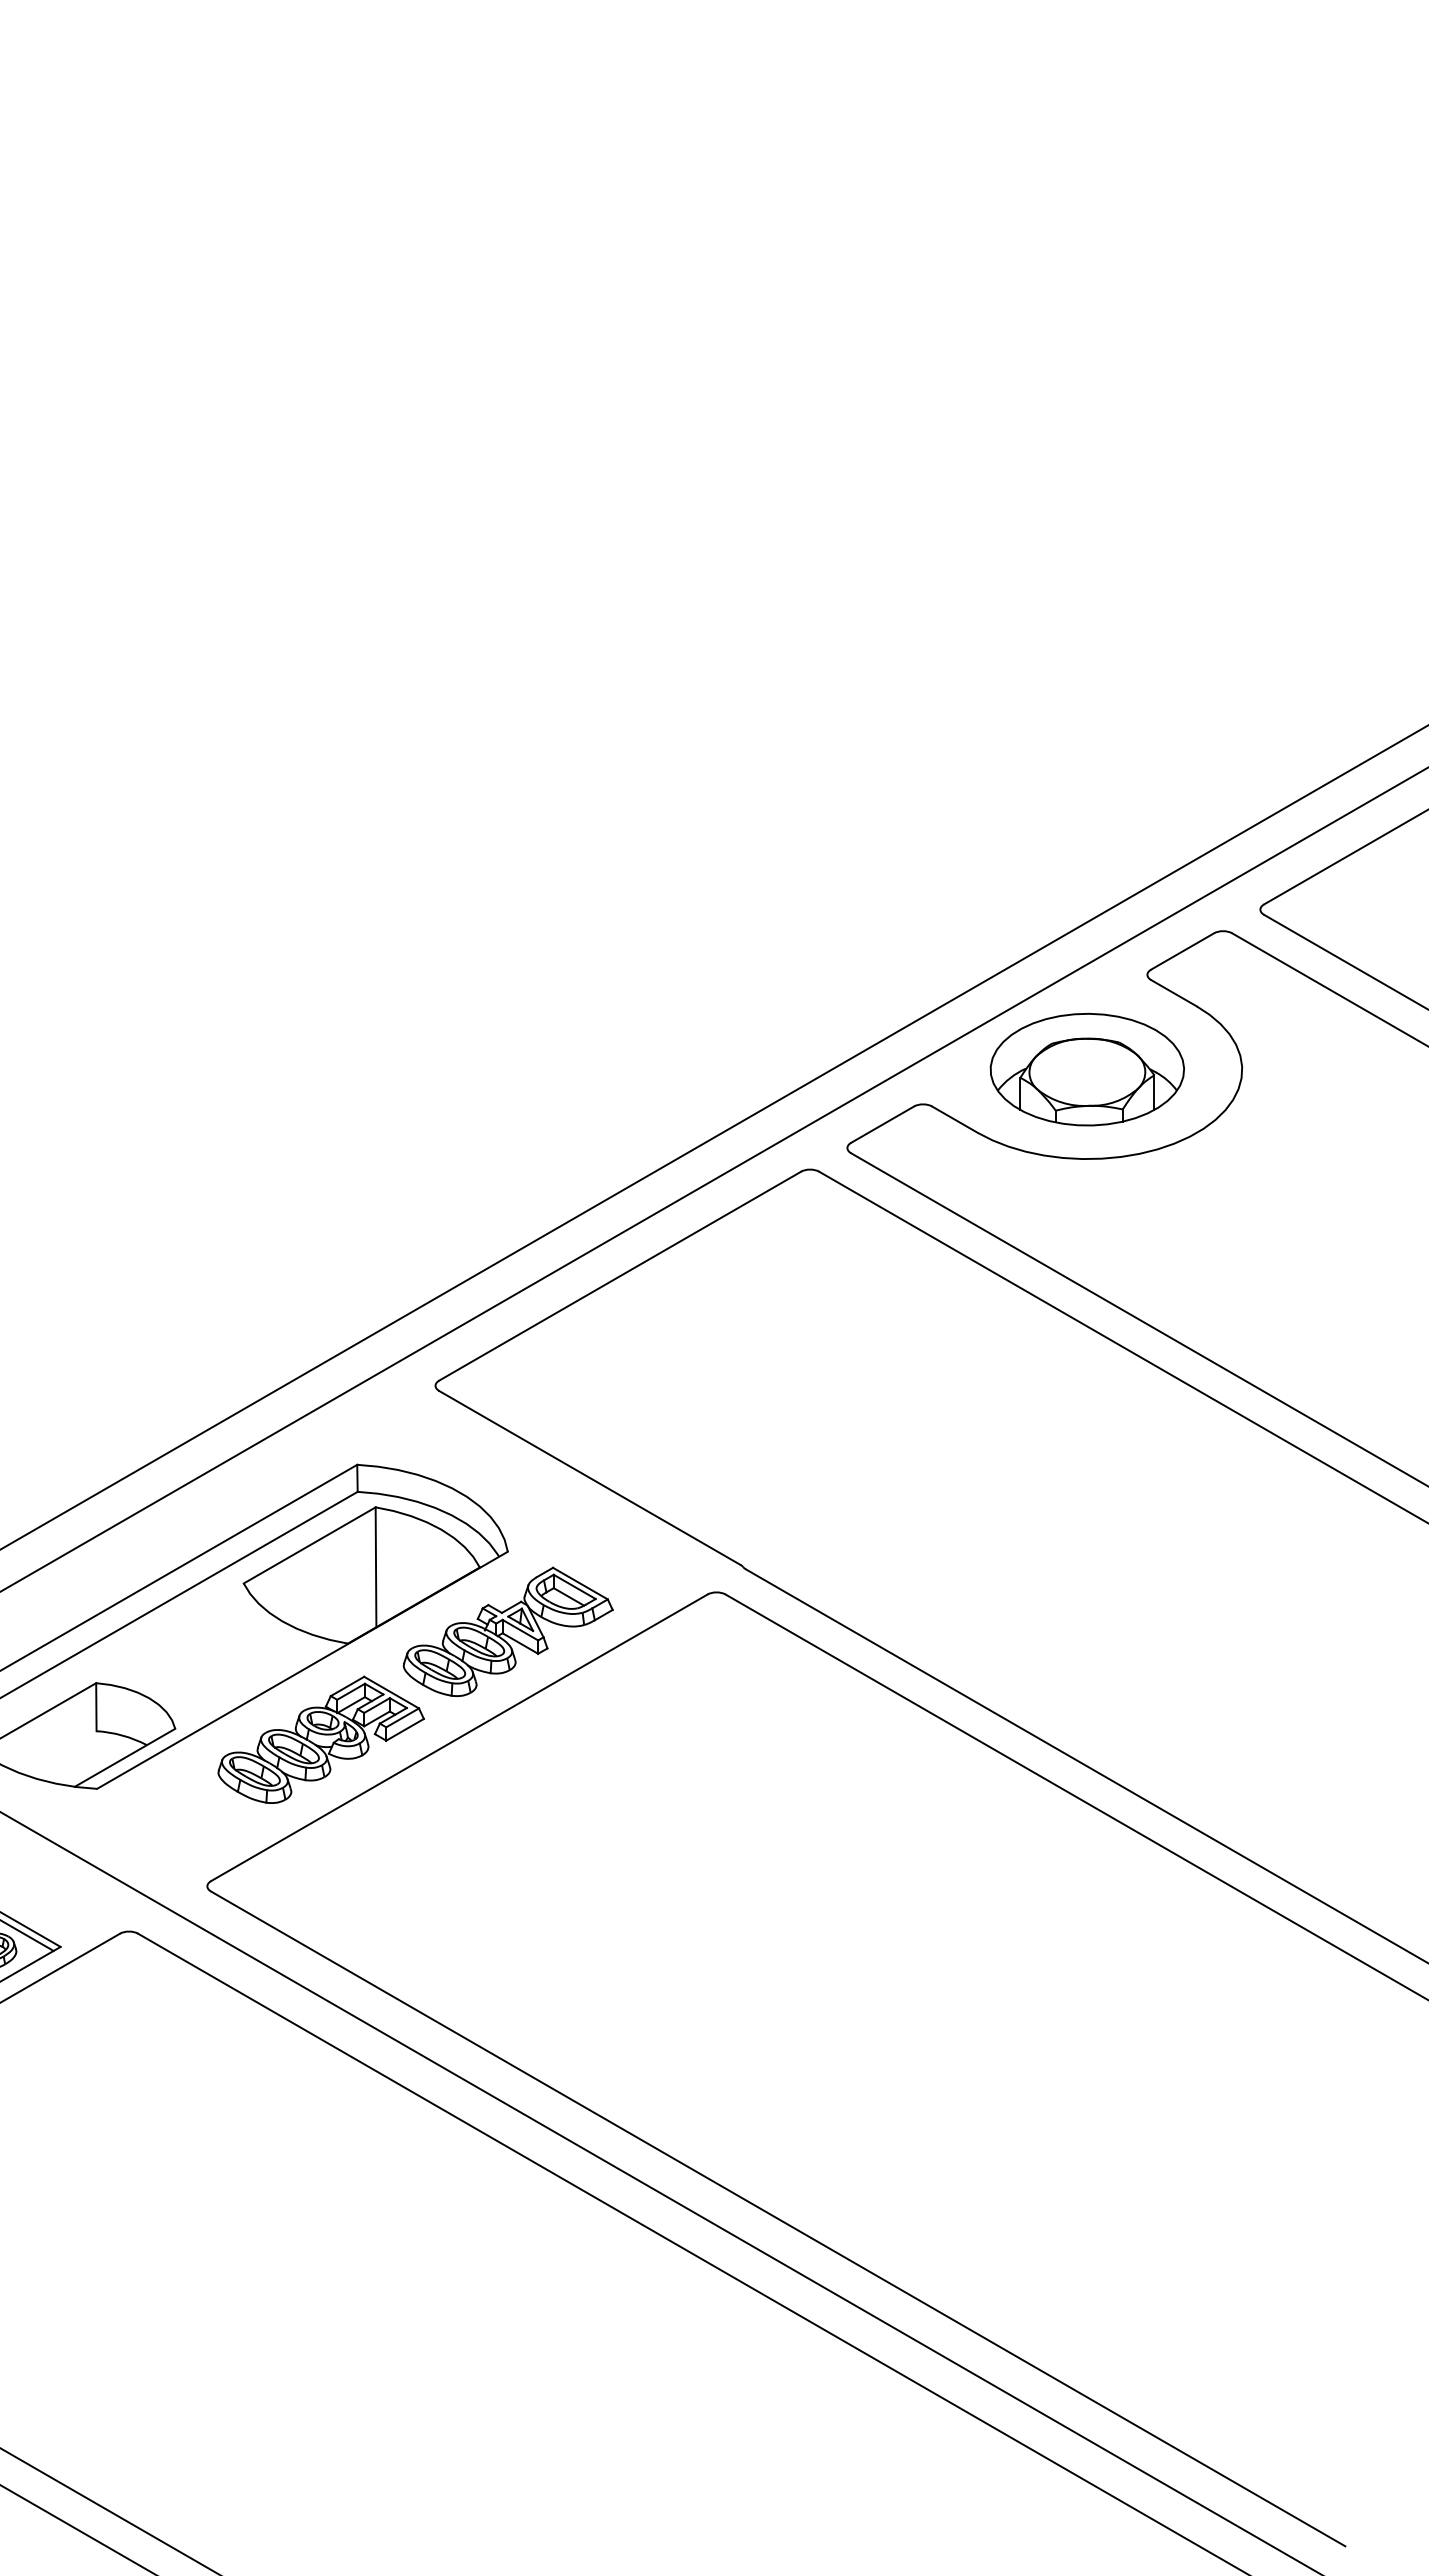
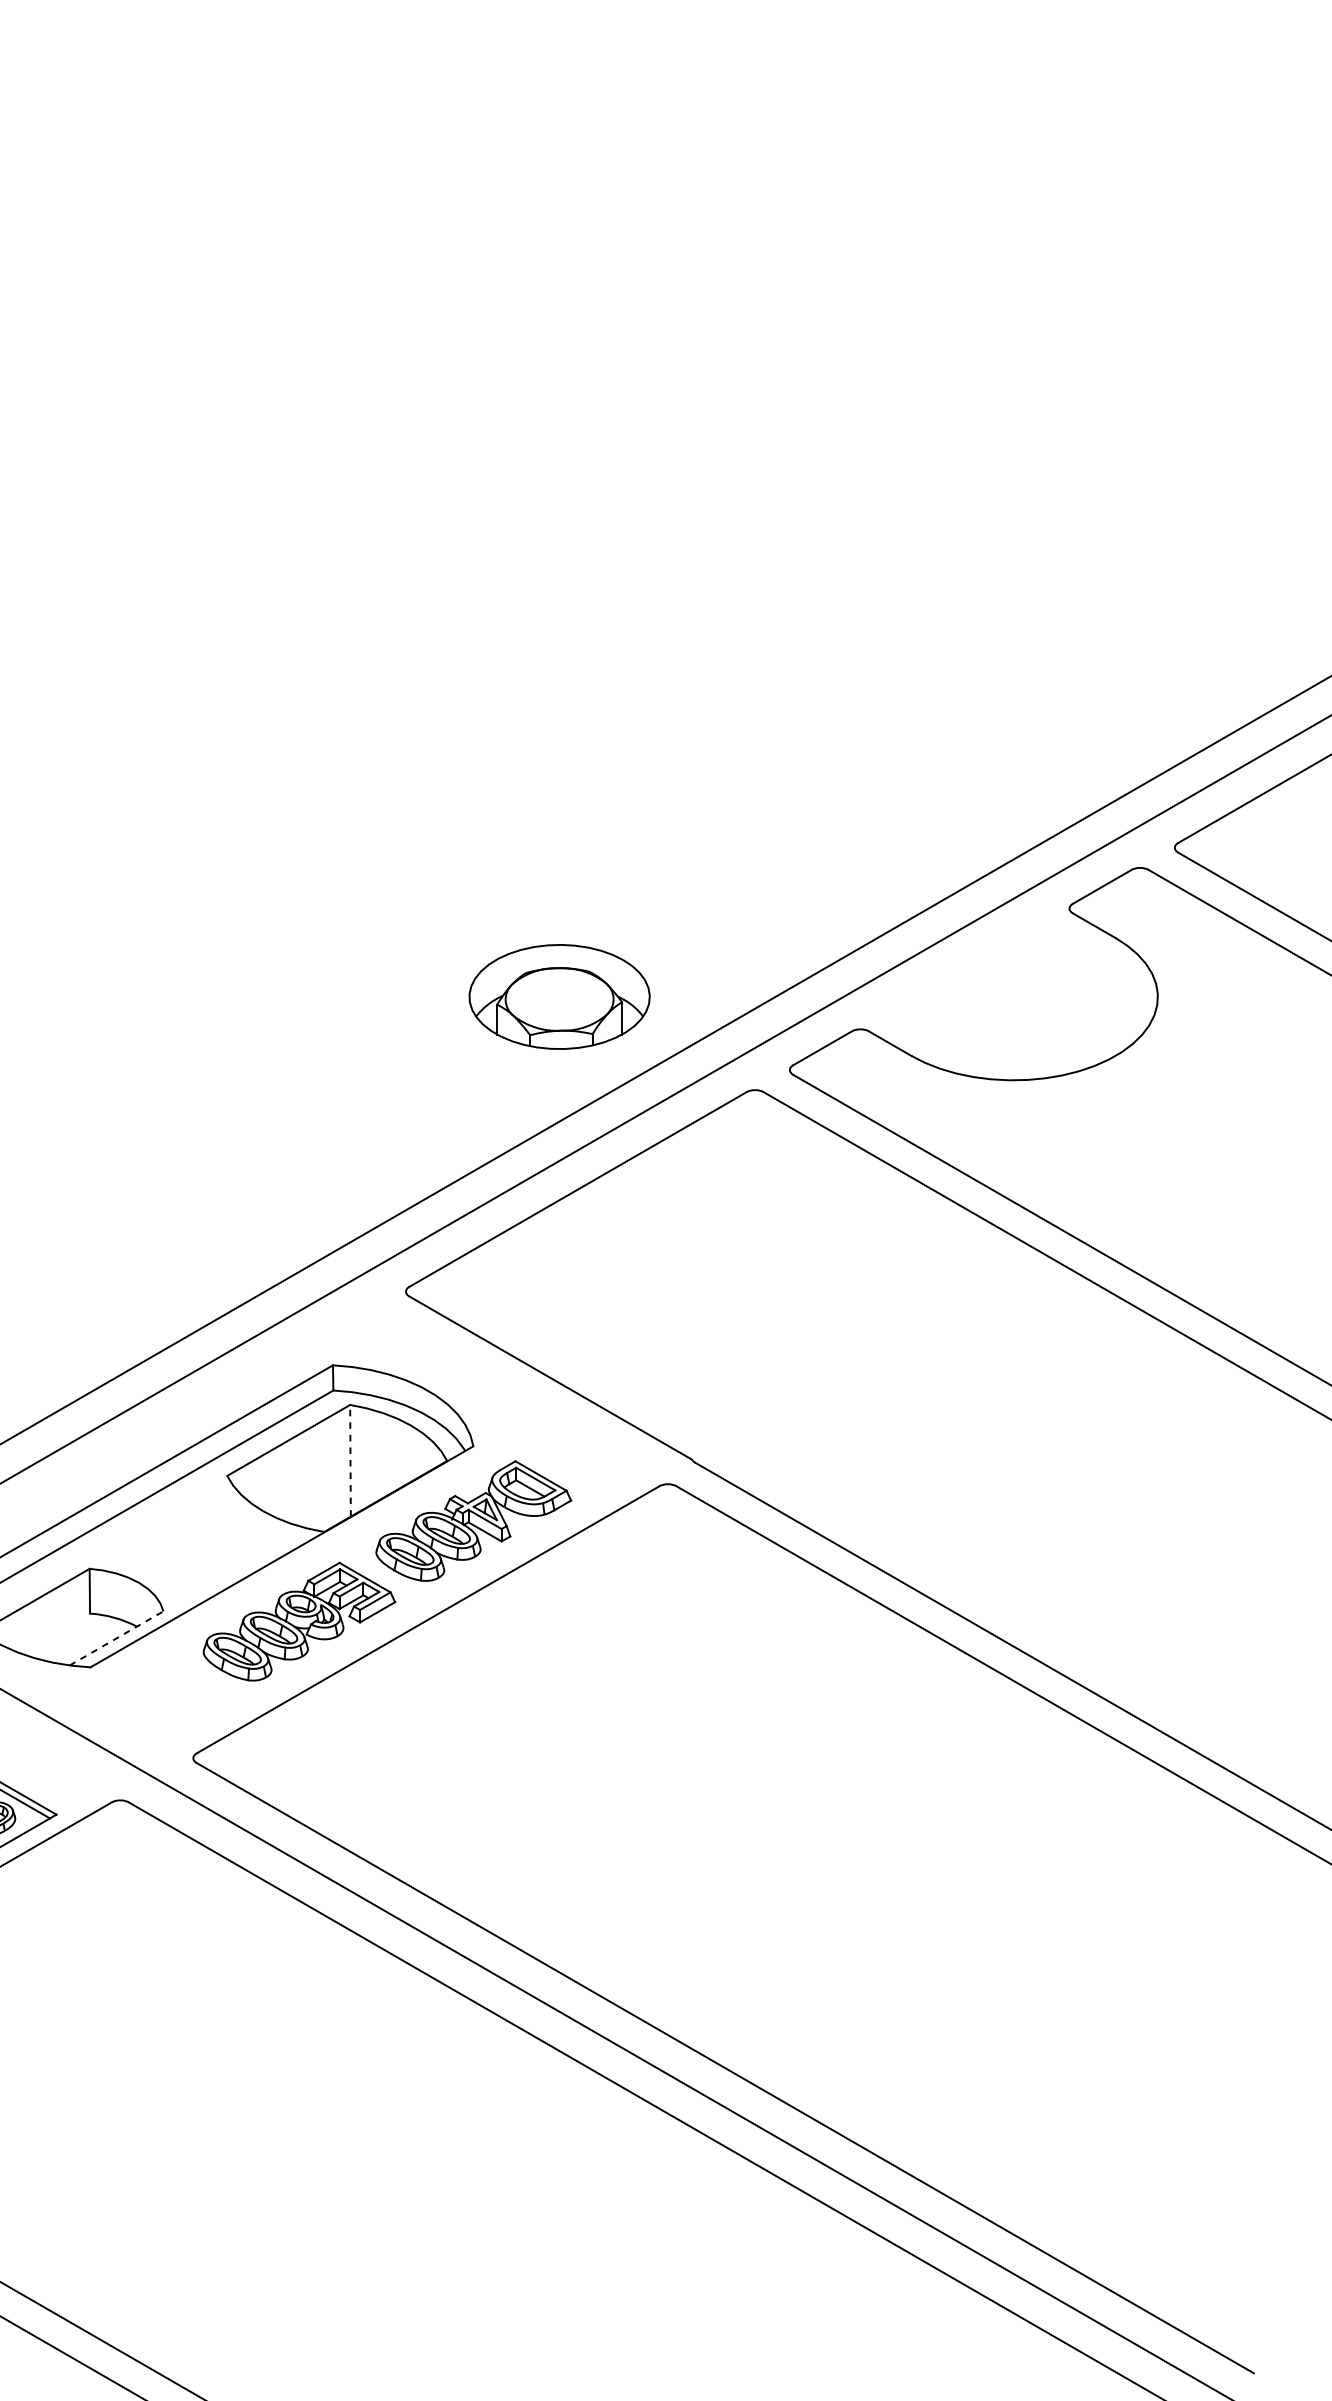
part: (1086, 1069) -> (558, 996), moved
line: (376, 1567) -> (350, 1461), solid -> dashed
line: (125, 1757) -> (116, 1638), solid -> dashed

